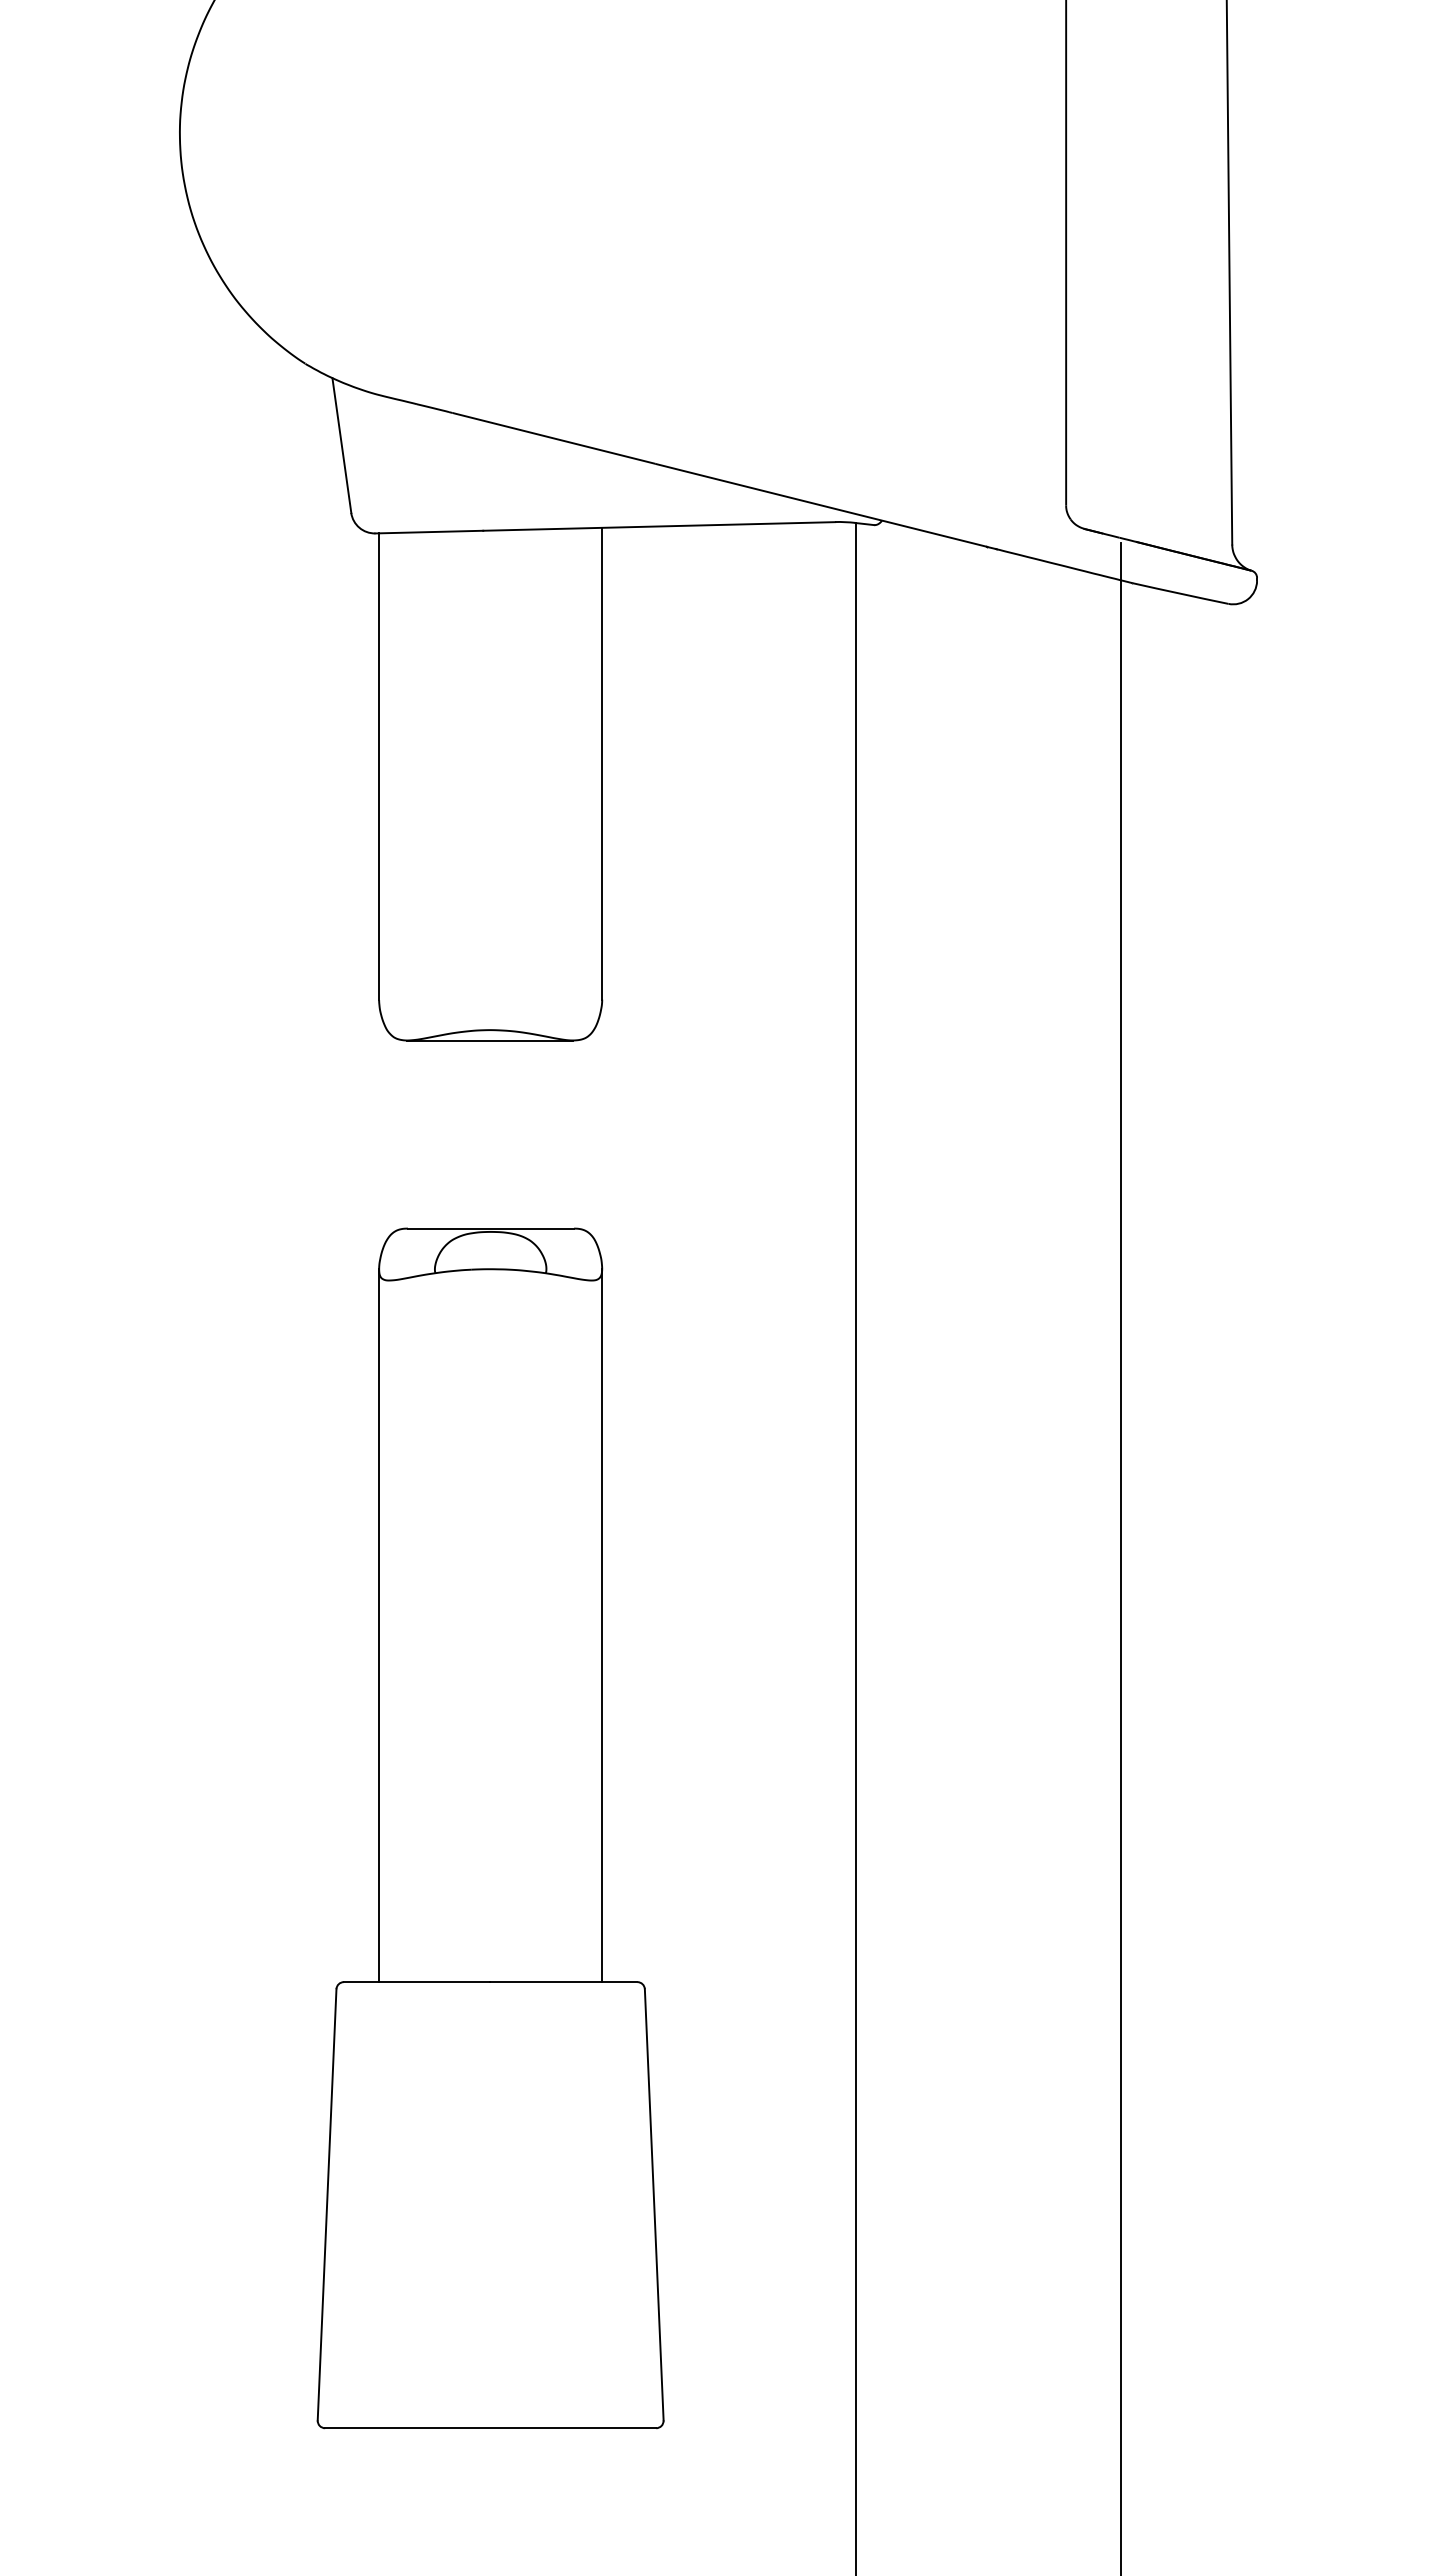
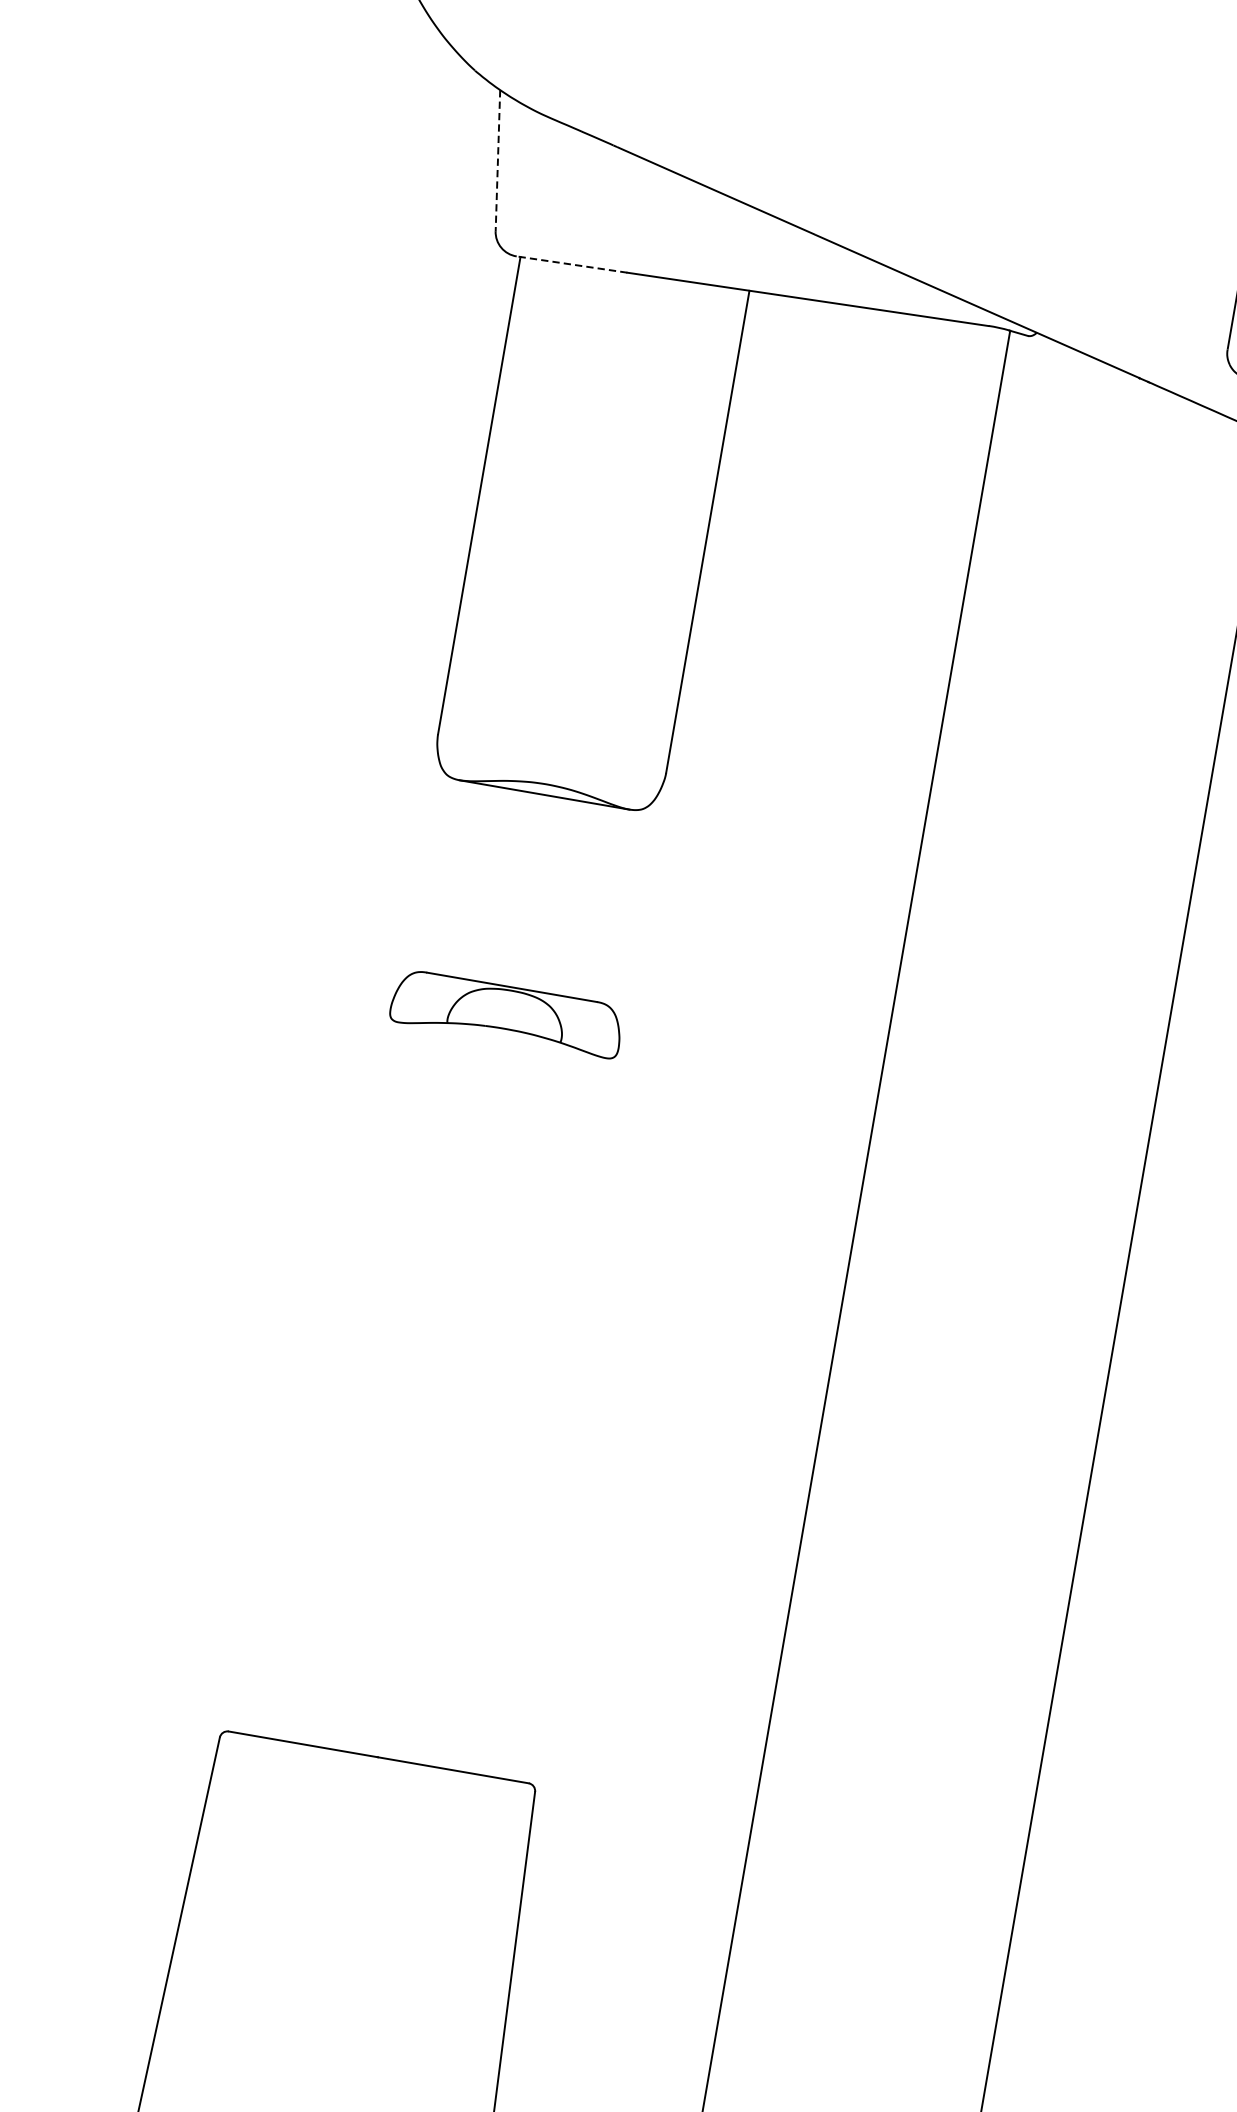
line: (341, 446) -> (497, 161), solid -> dashed
line: (429, 532) -> (572, 265), solid -> dashed
line: (379, 1625) -> (328, 1373), removed
line: (602, 1625) -> (556, 1412), removed

